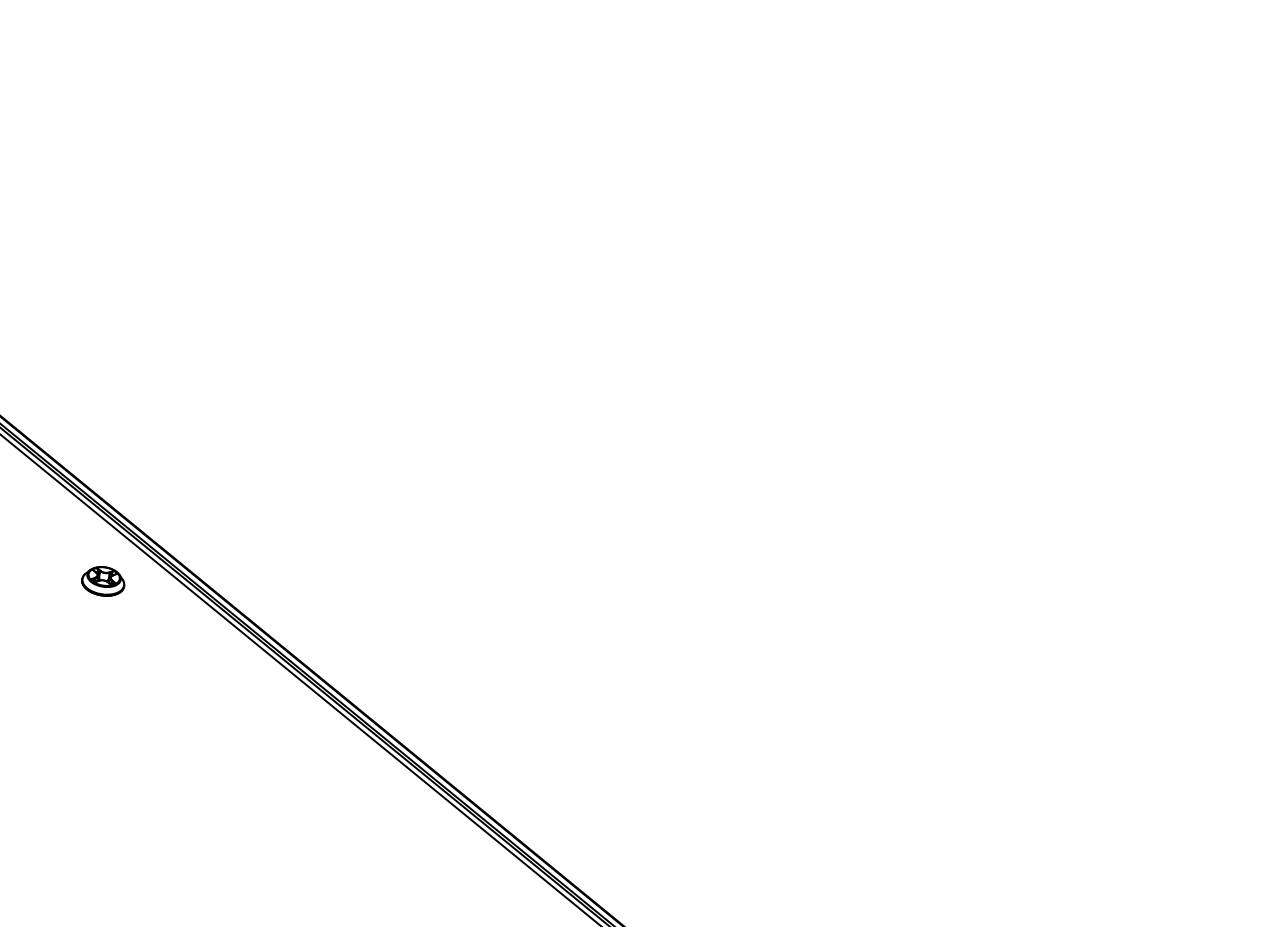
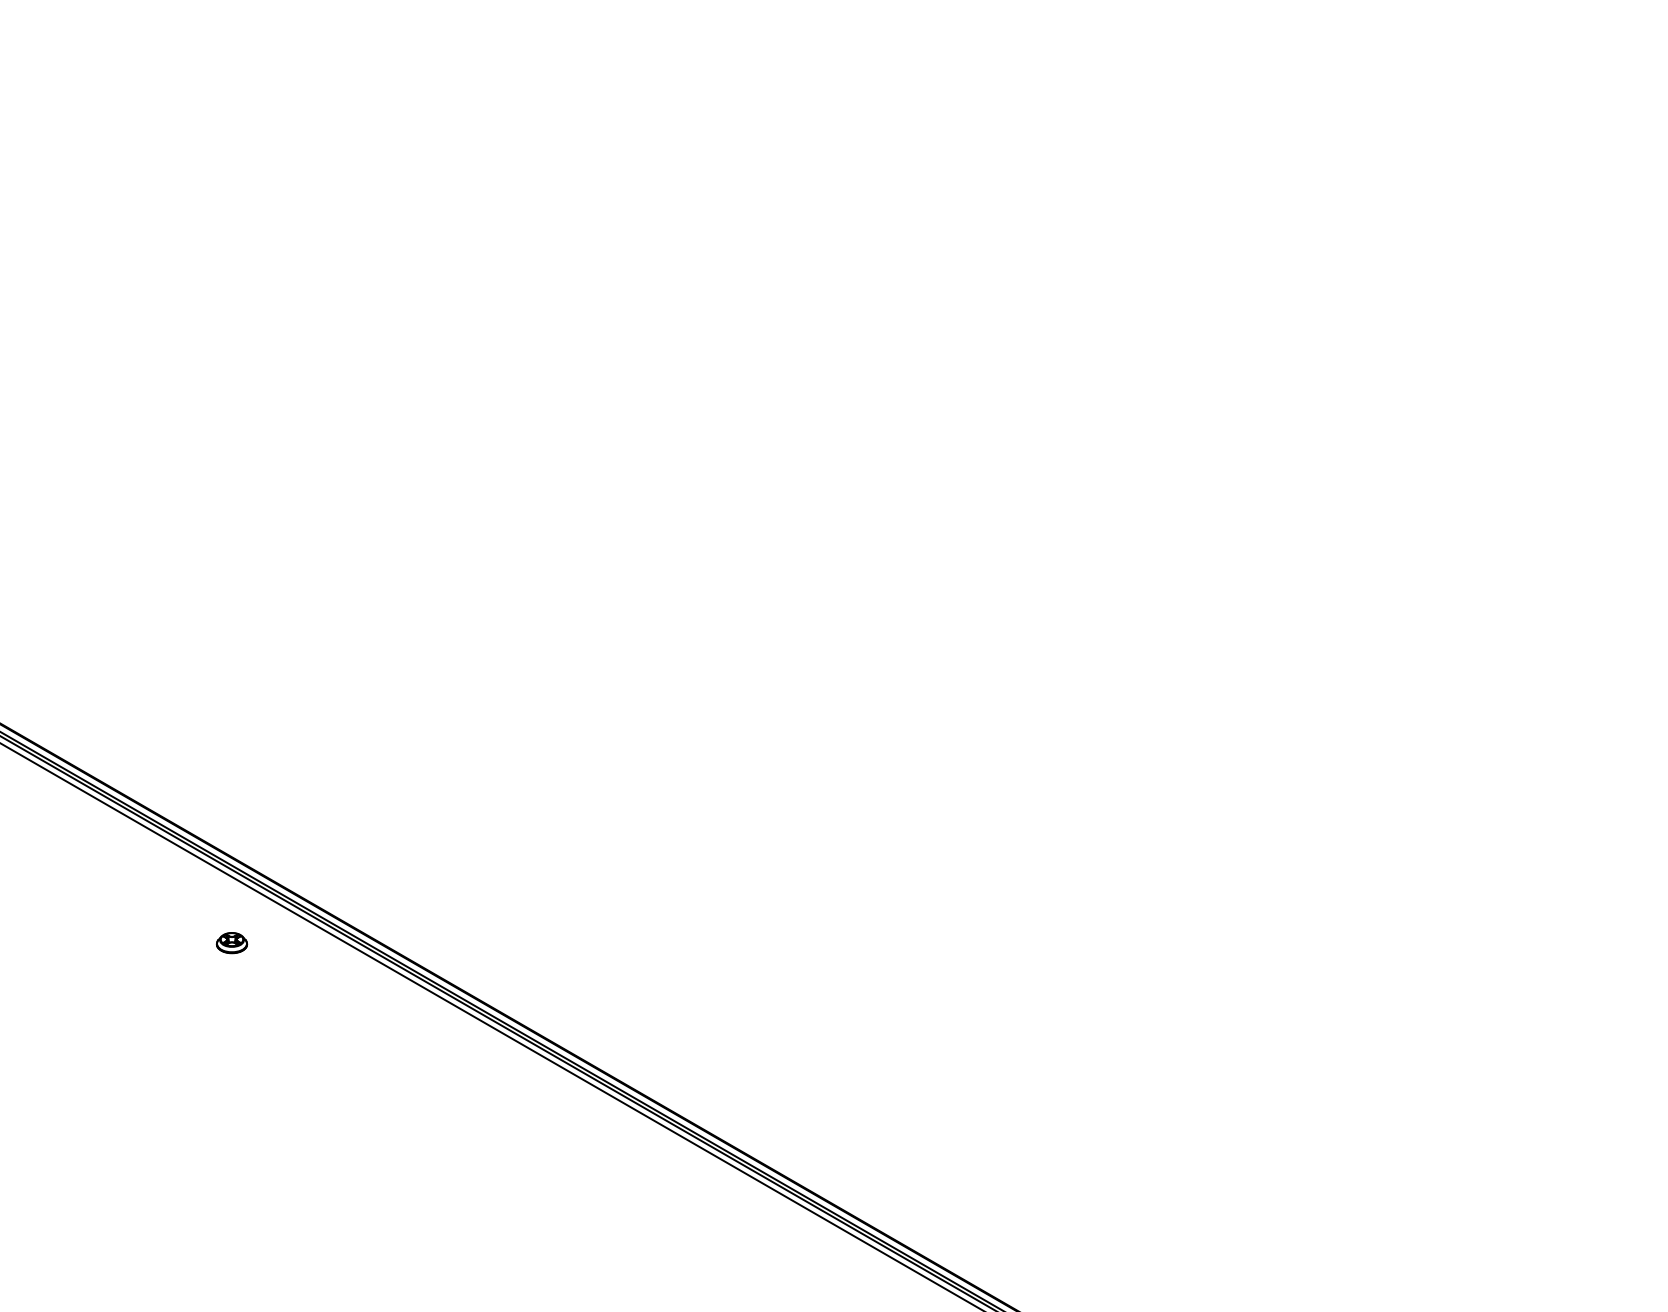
part: (103, 580) -> (231, 942), size x0.6

